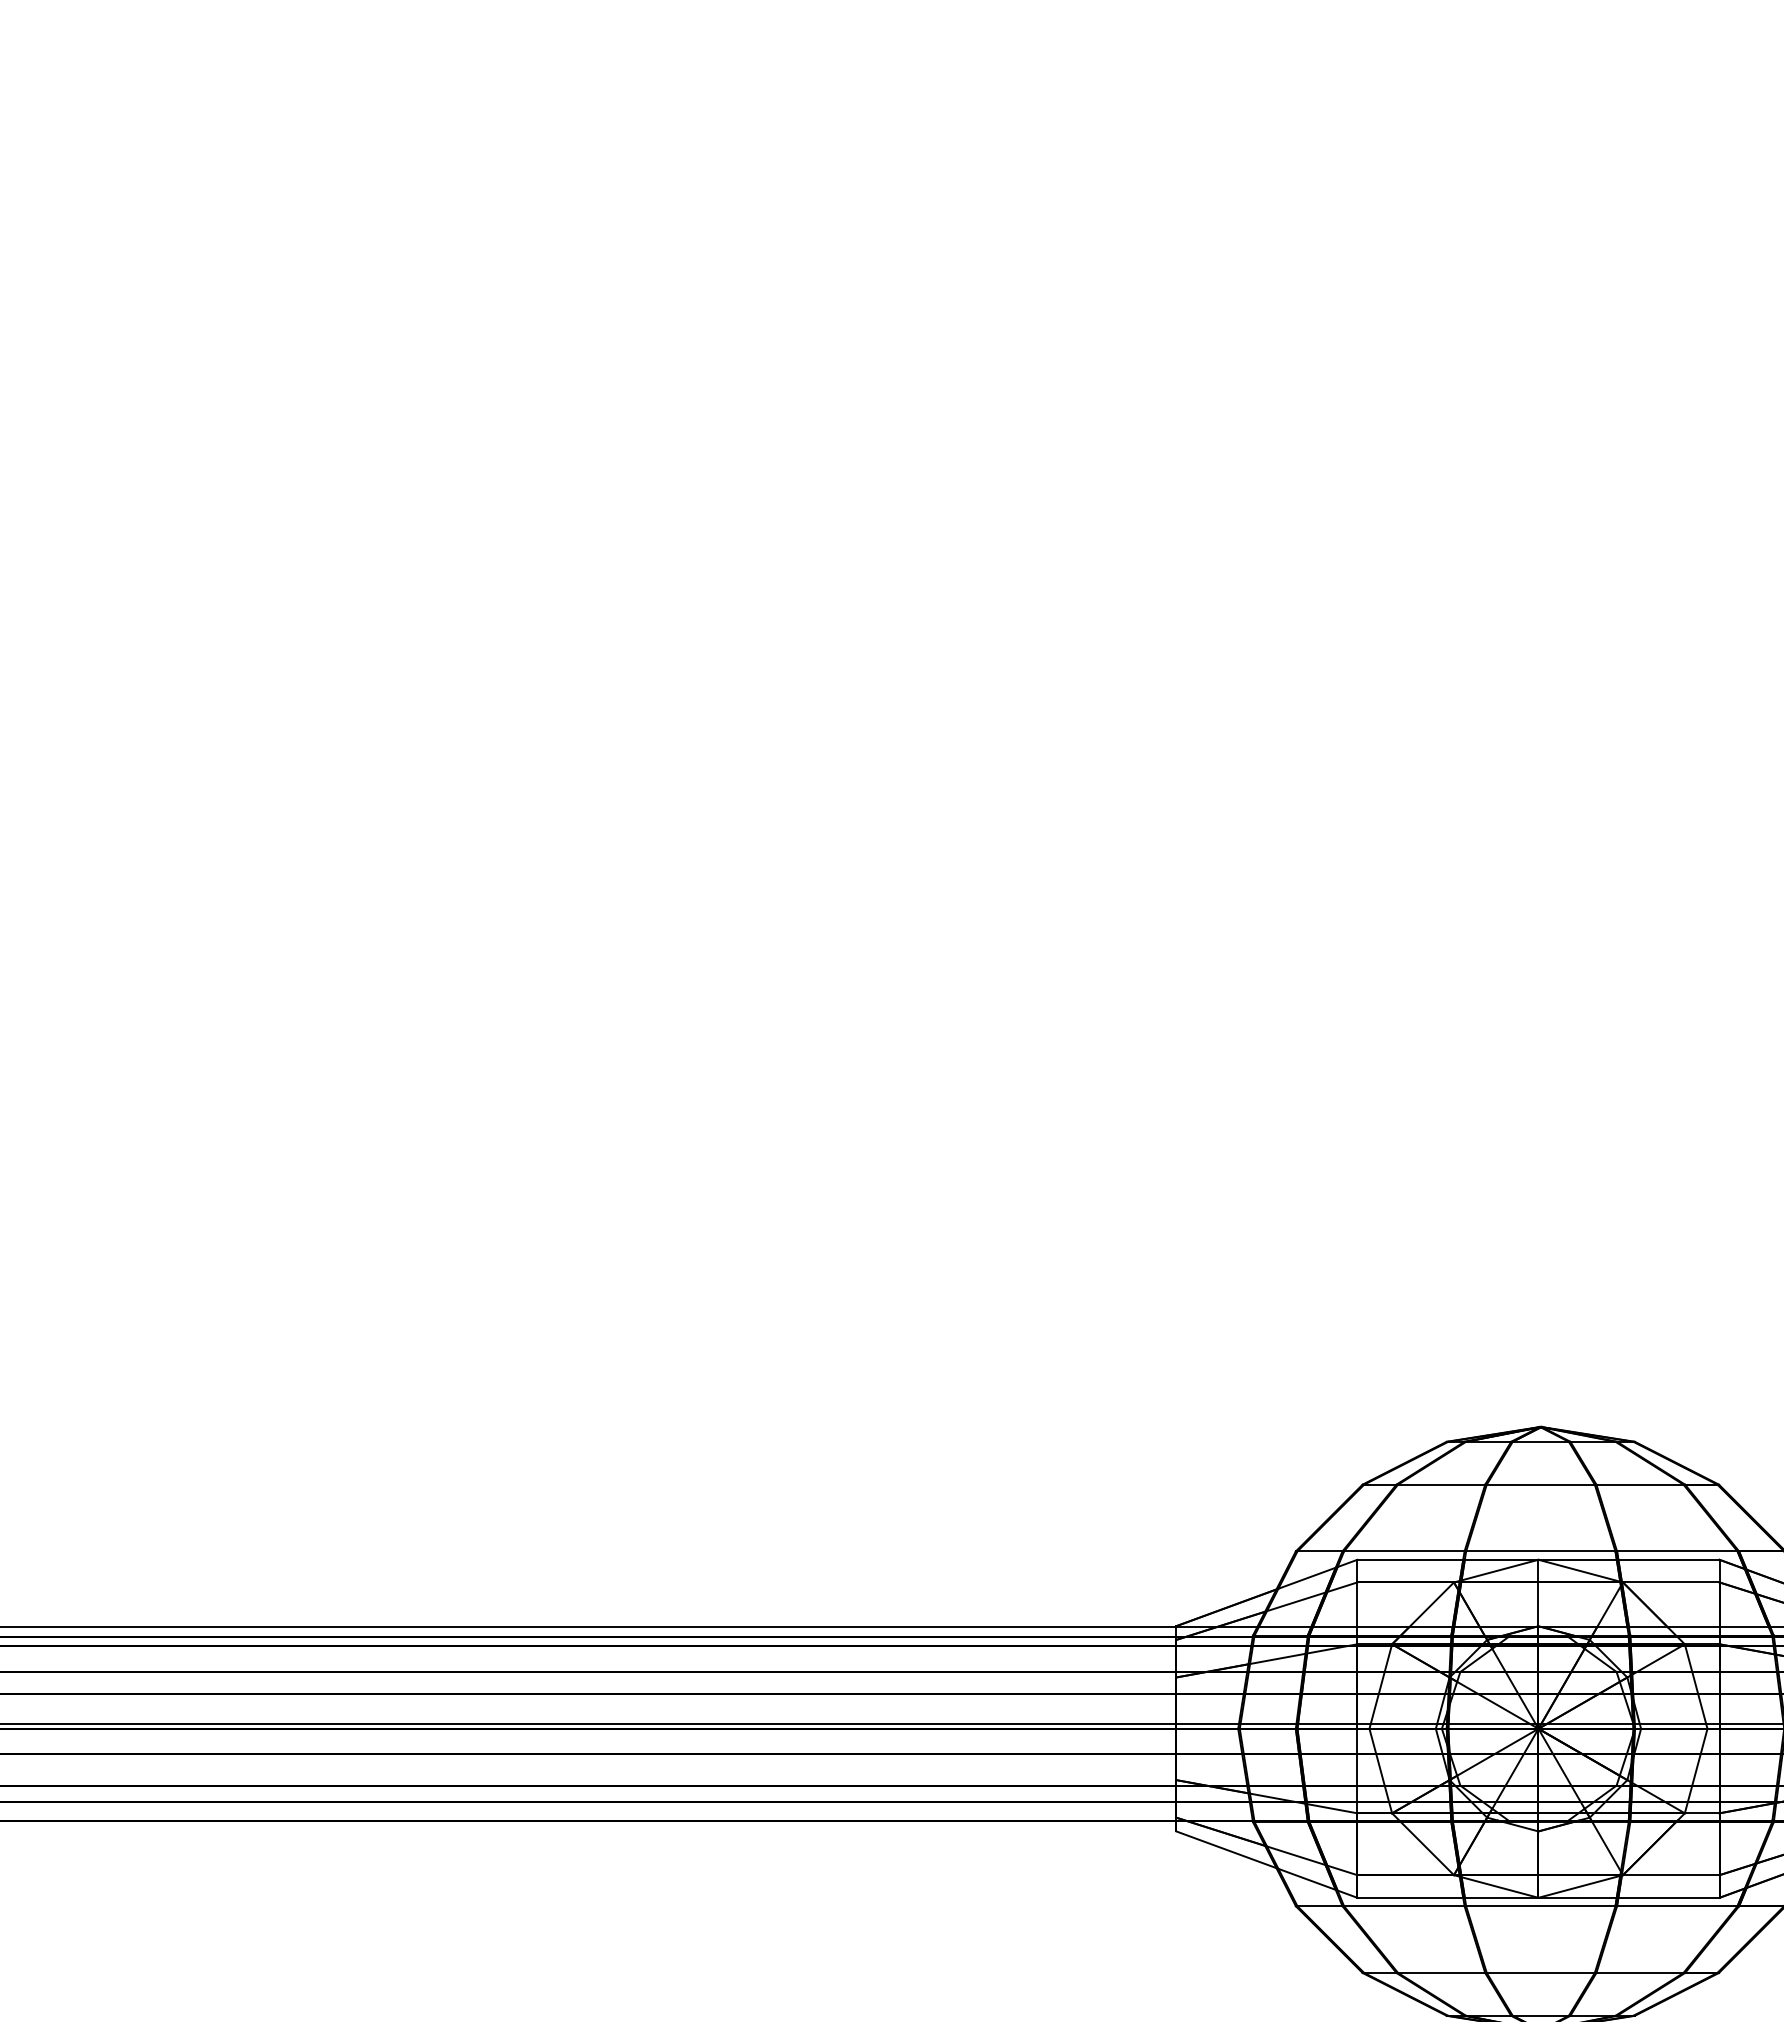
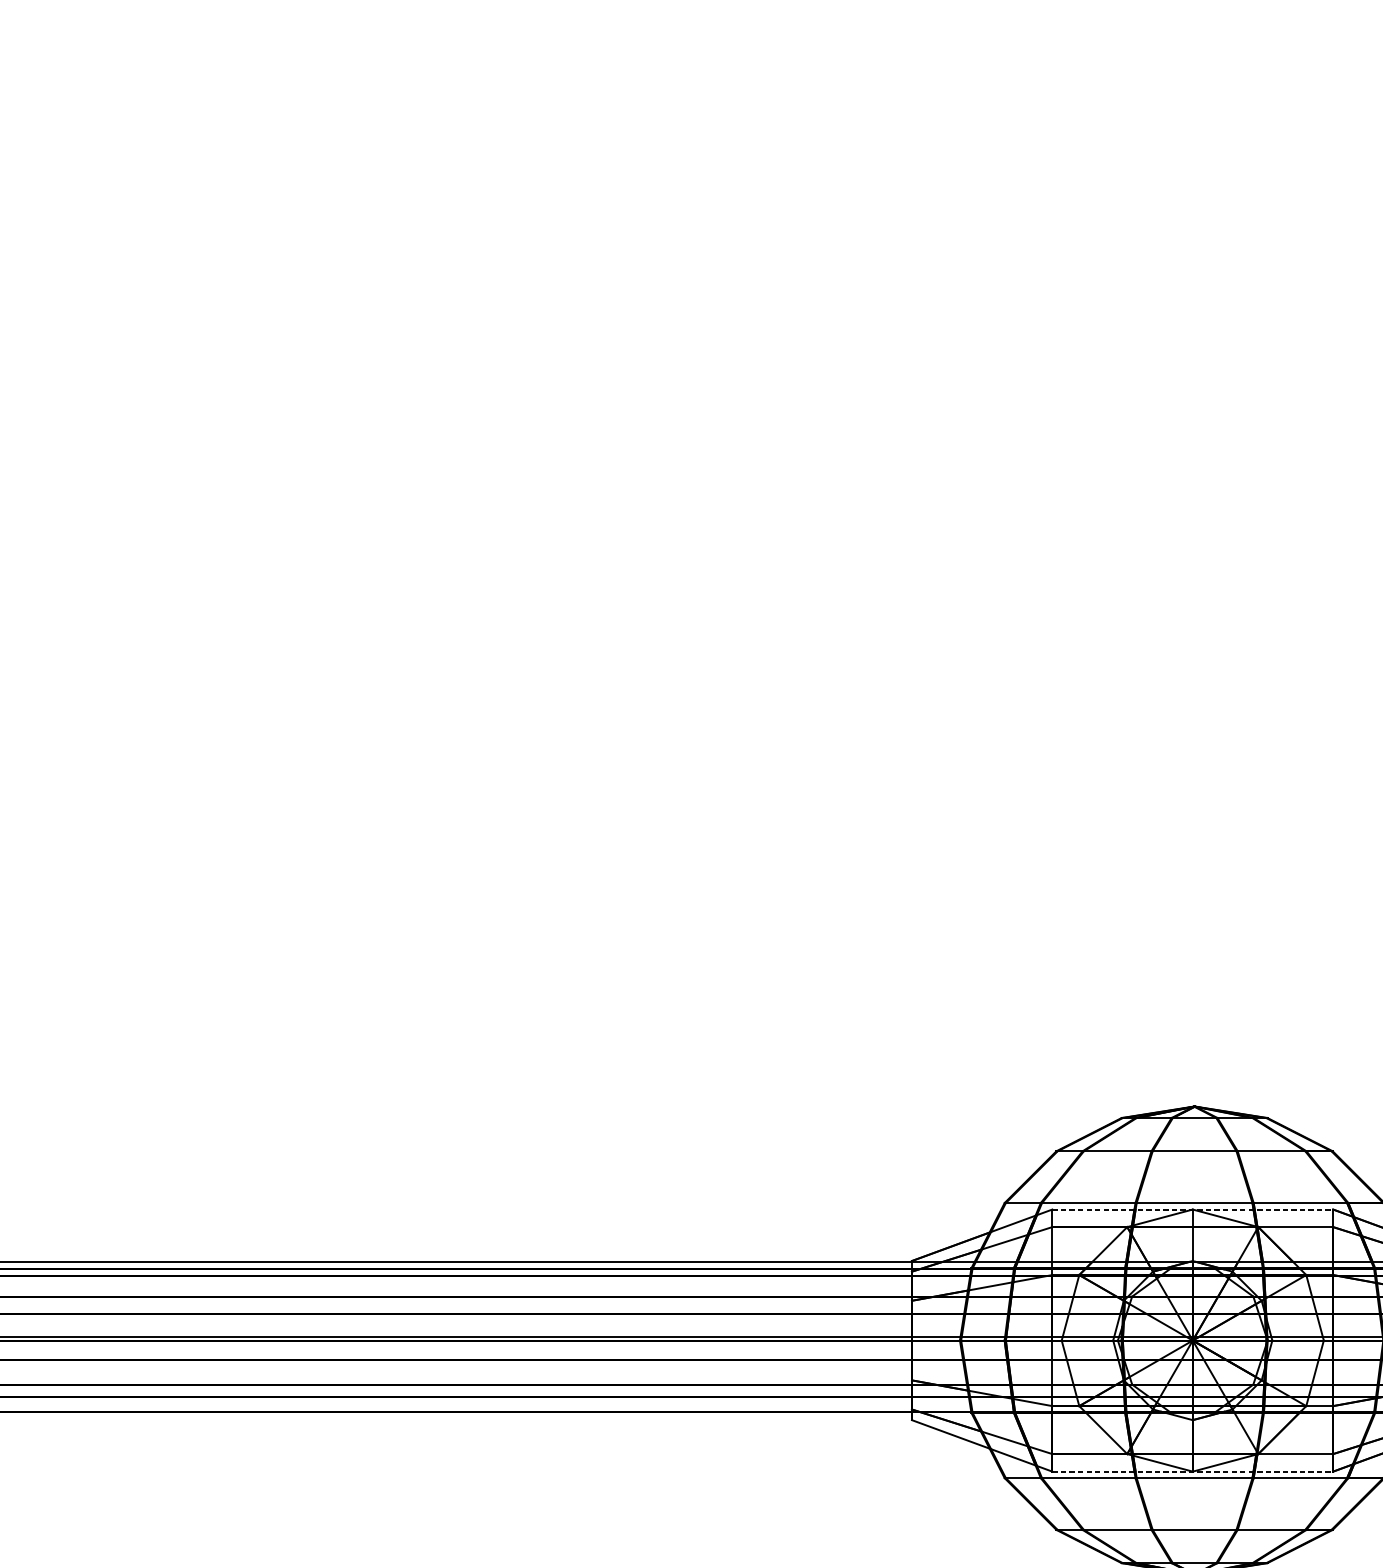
line: (1538, 1559) -> (1192, 1209), solid -> dashed
line: (1538, 1897) -> (1192, 1471), solid -> dashed

